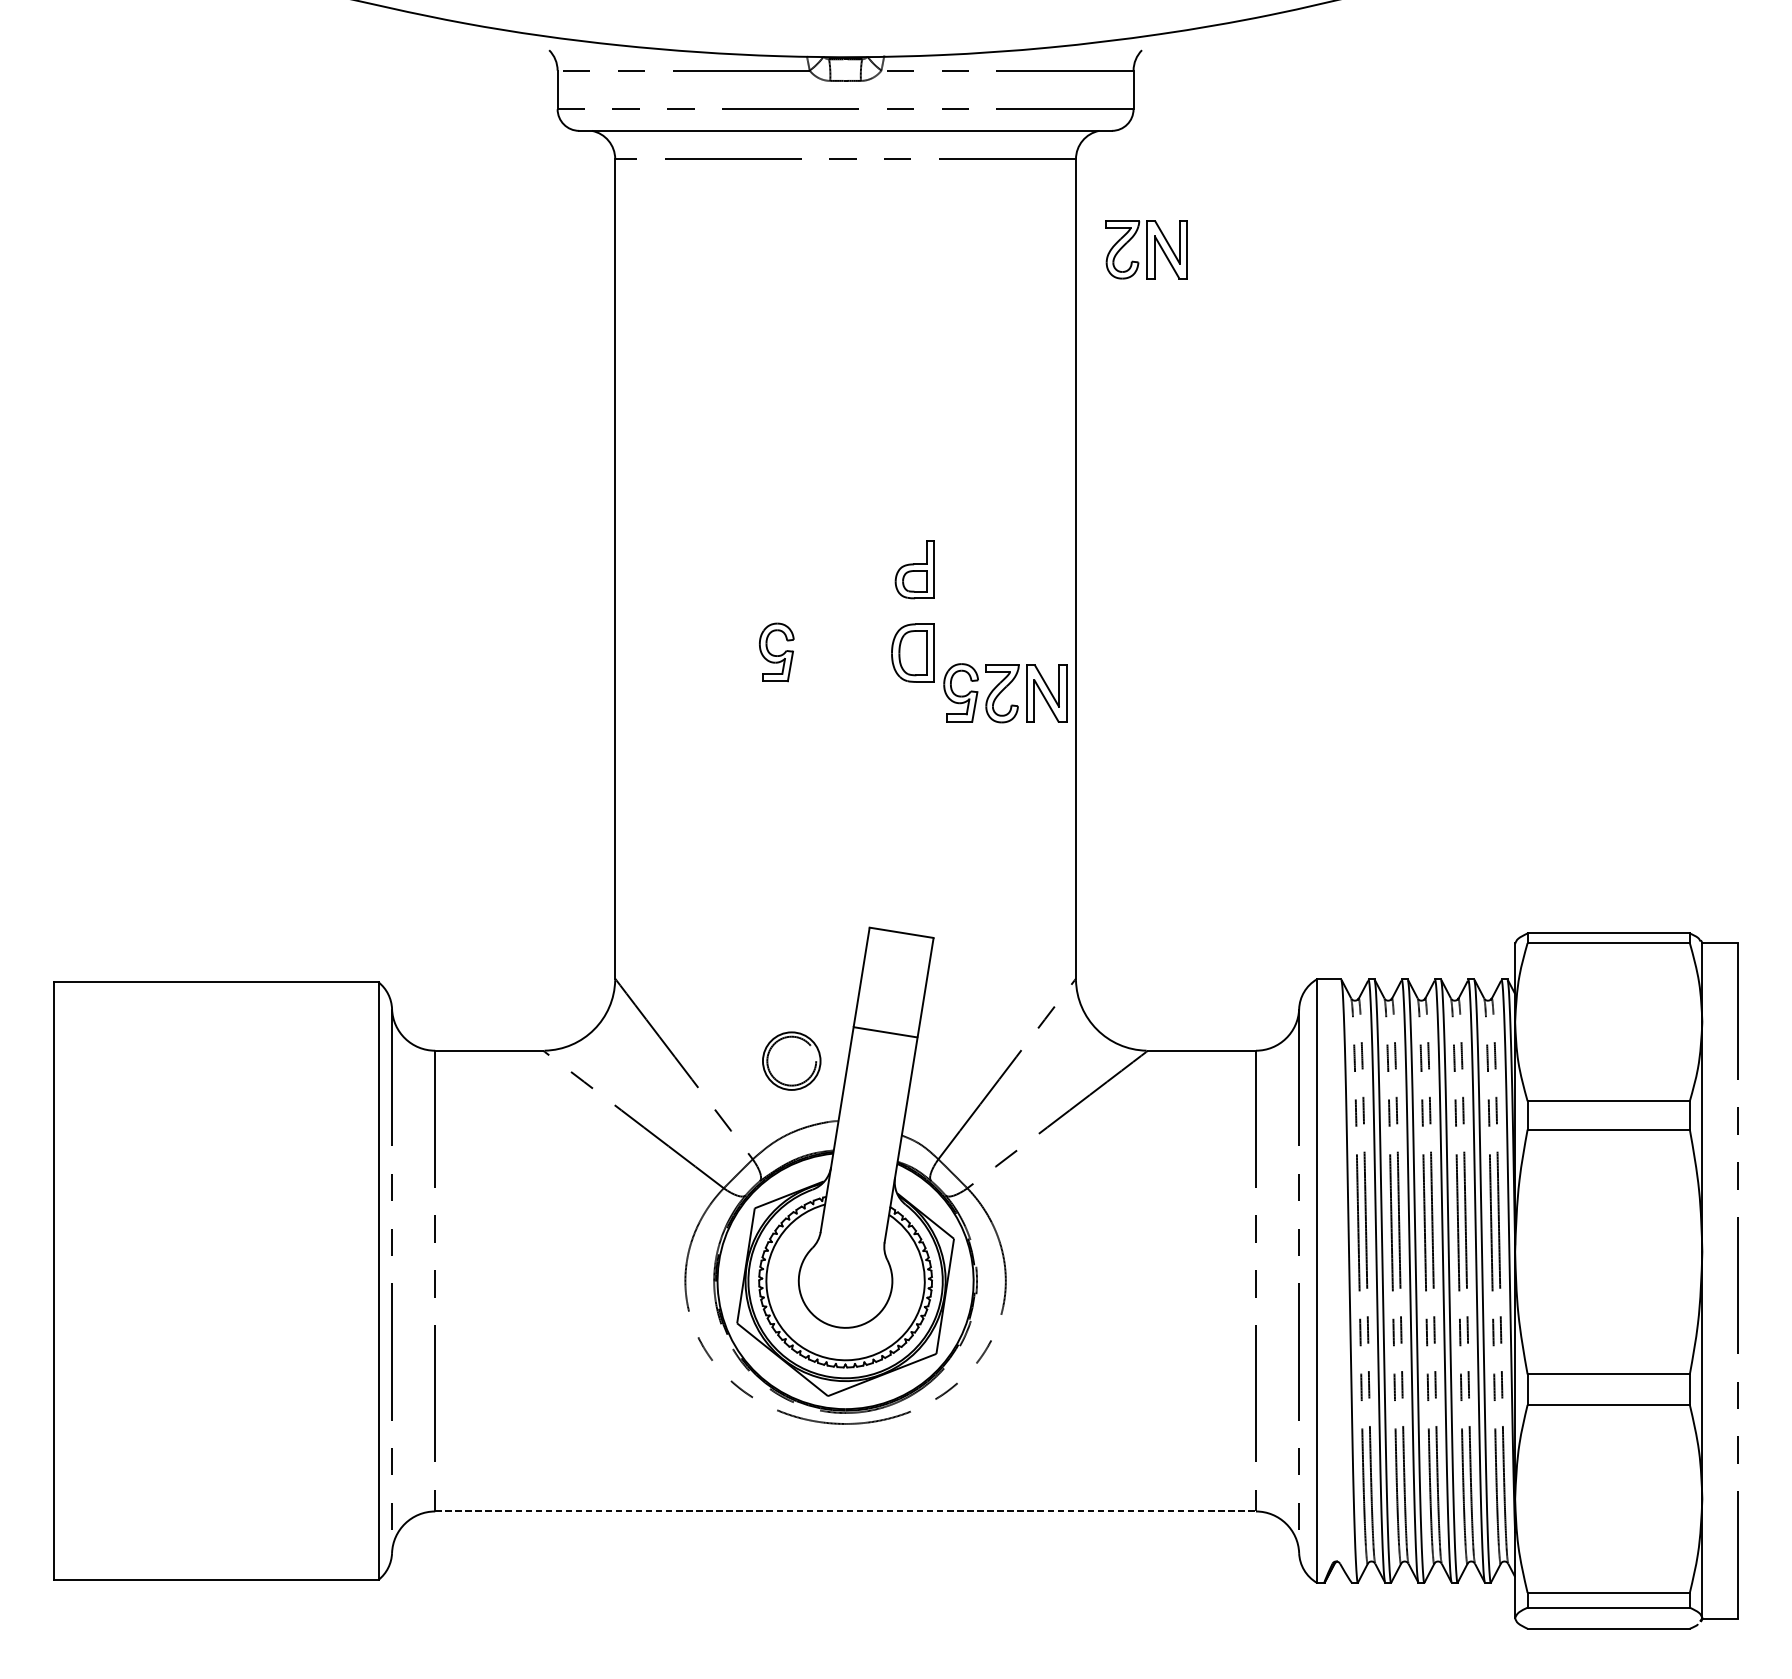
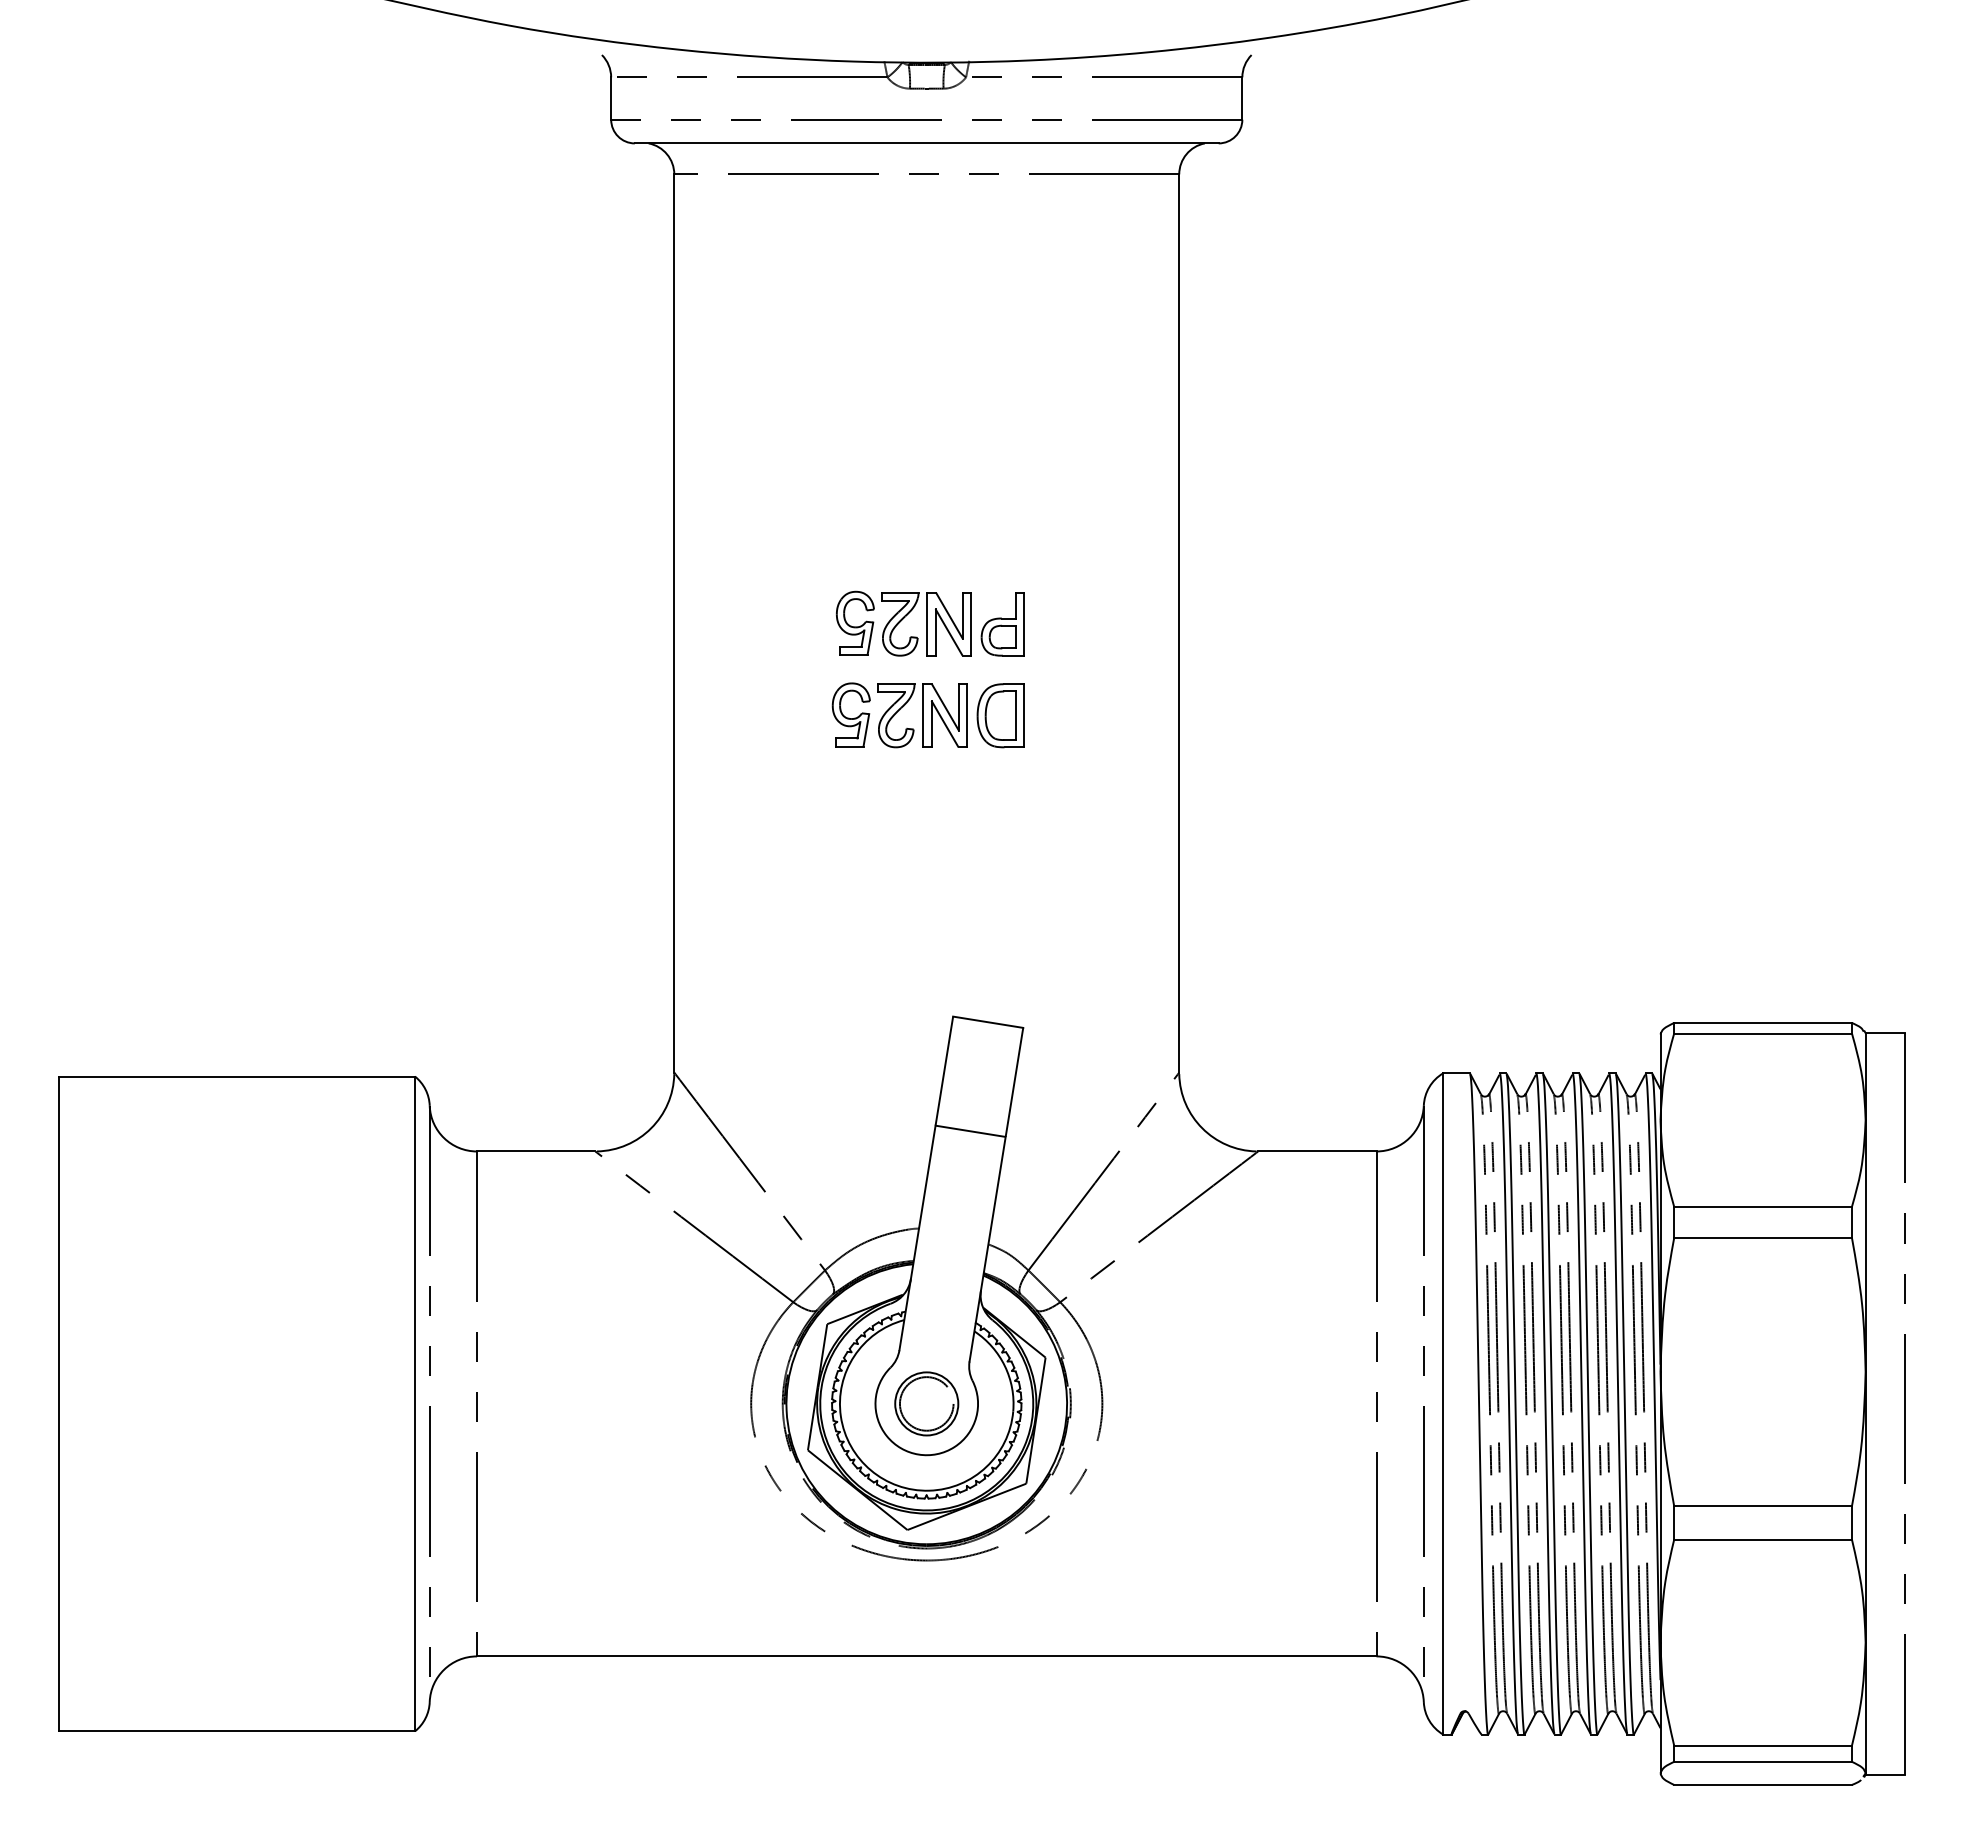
part: (1146, 249) -> (922, 715), moved
part: (1005, 693) -> (903, 623), moved
part: (791, 1060) -> (926, 1403), moved
line: (845, 1511) -> (926, 1656), dashed -> solid

